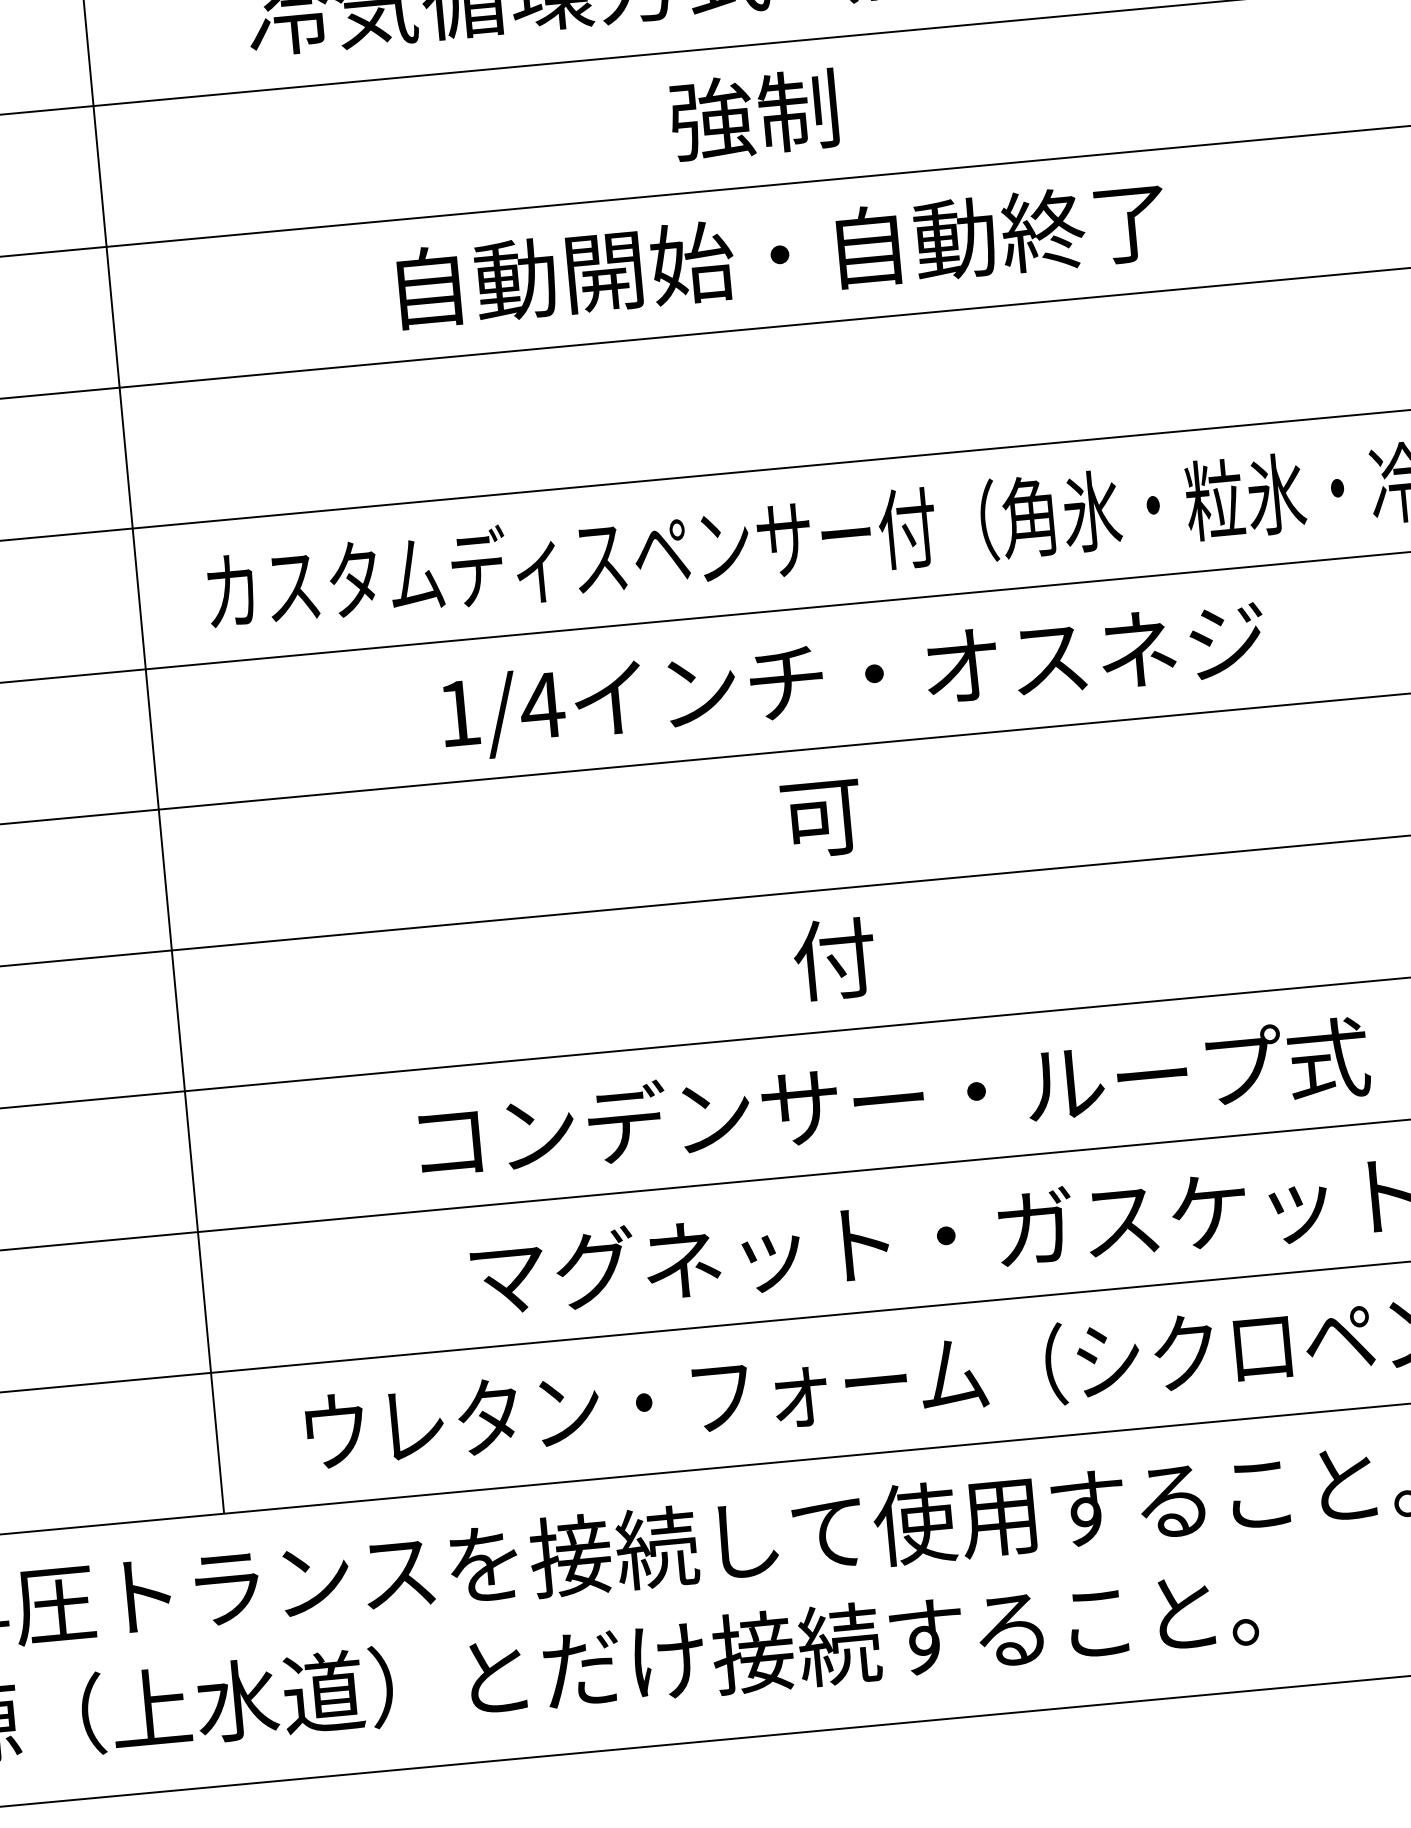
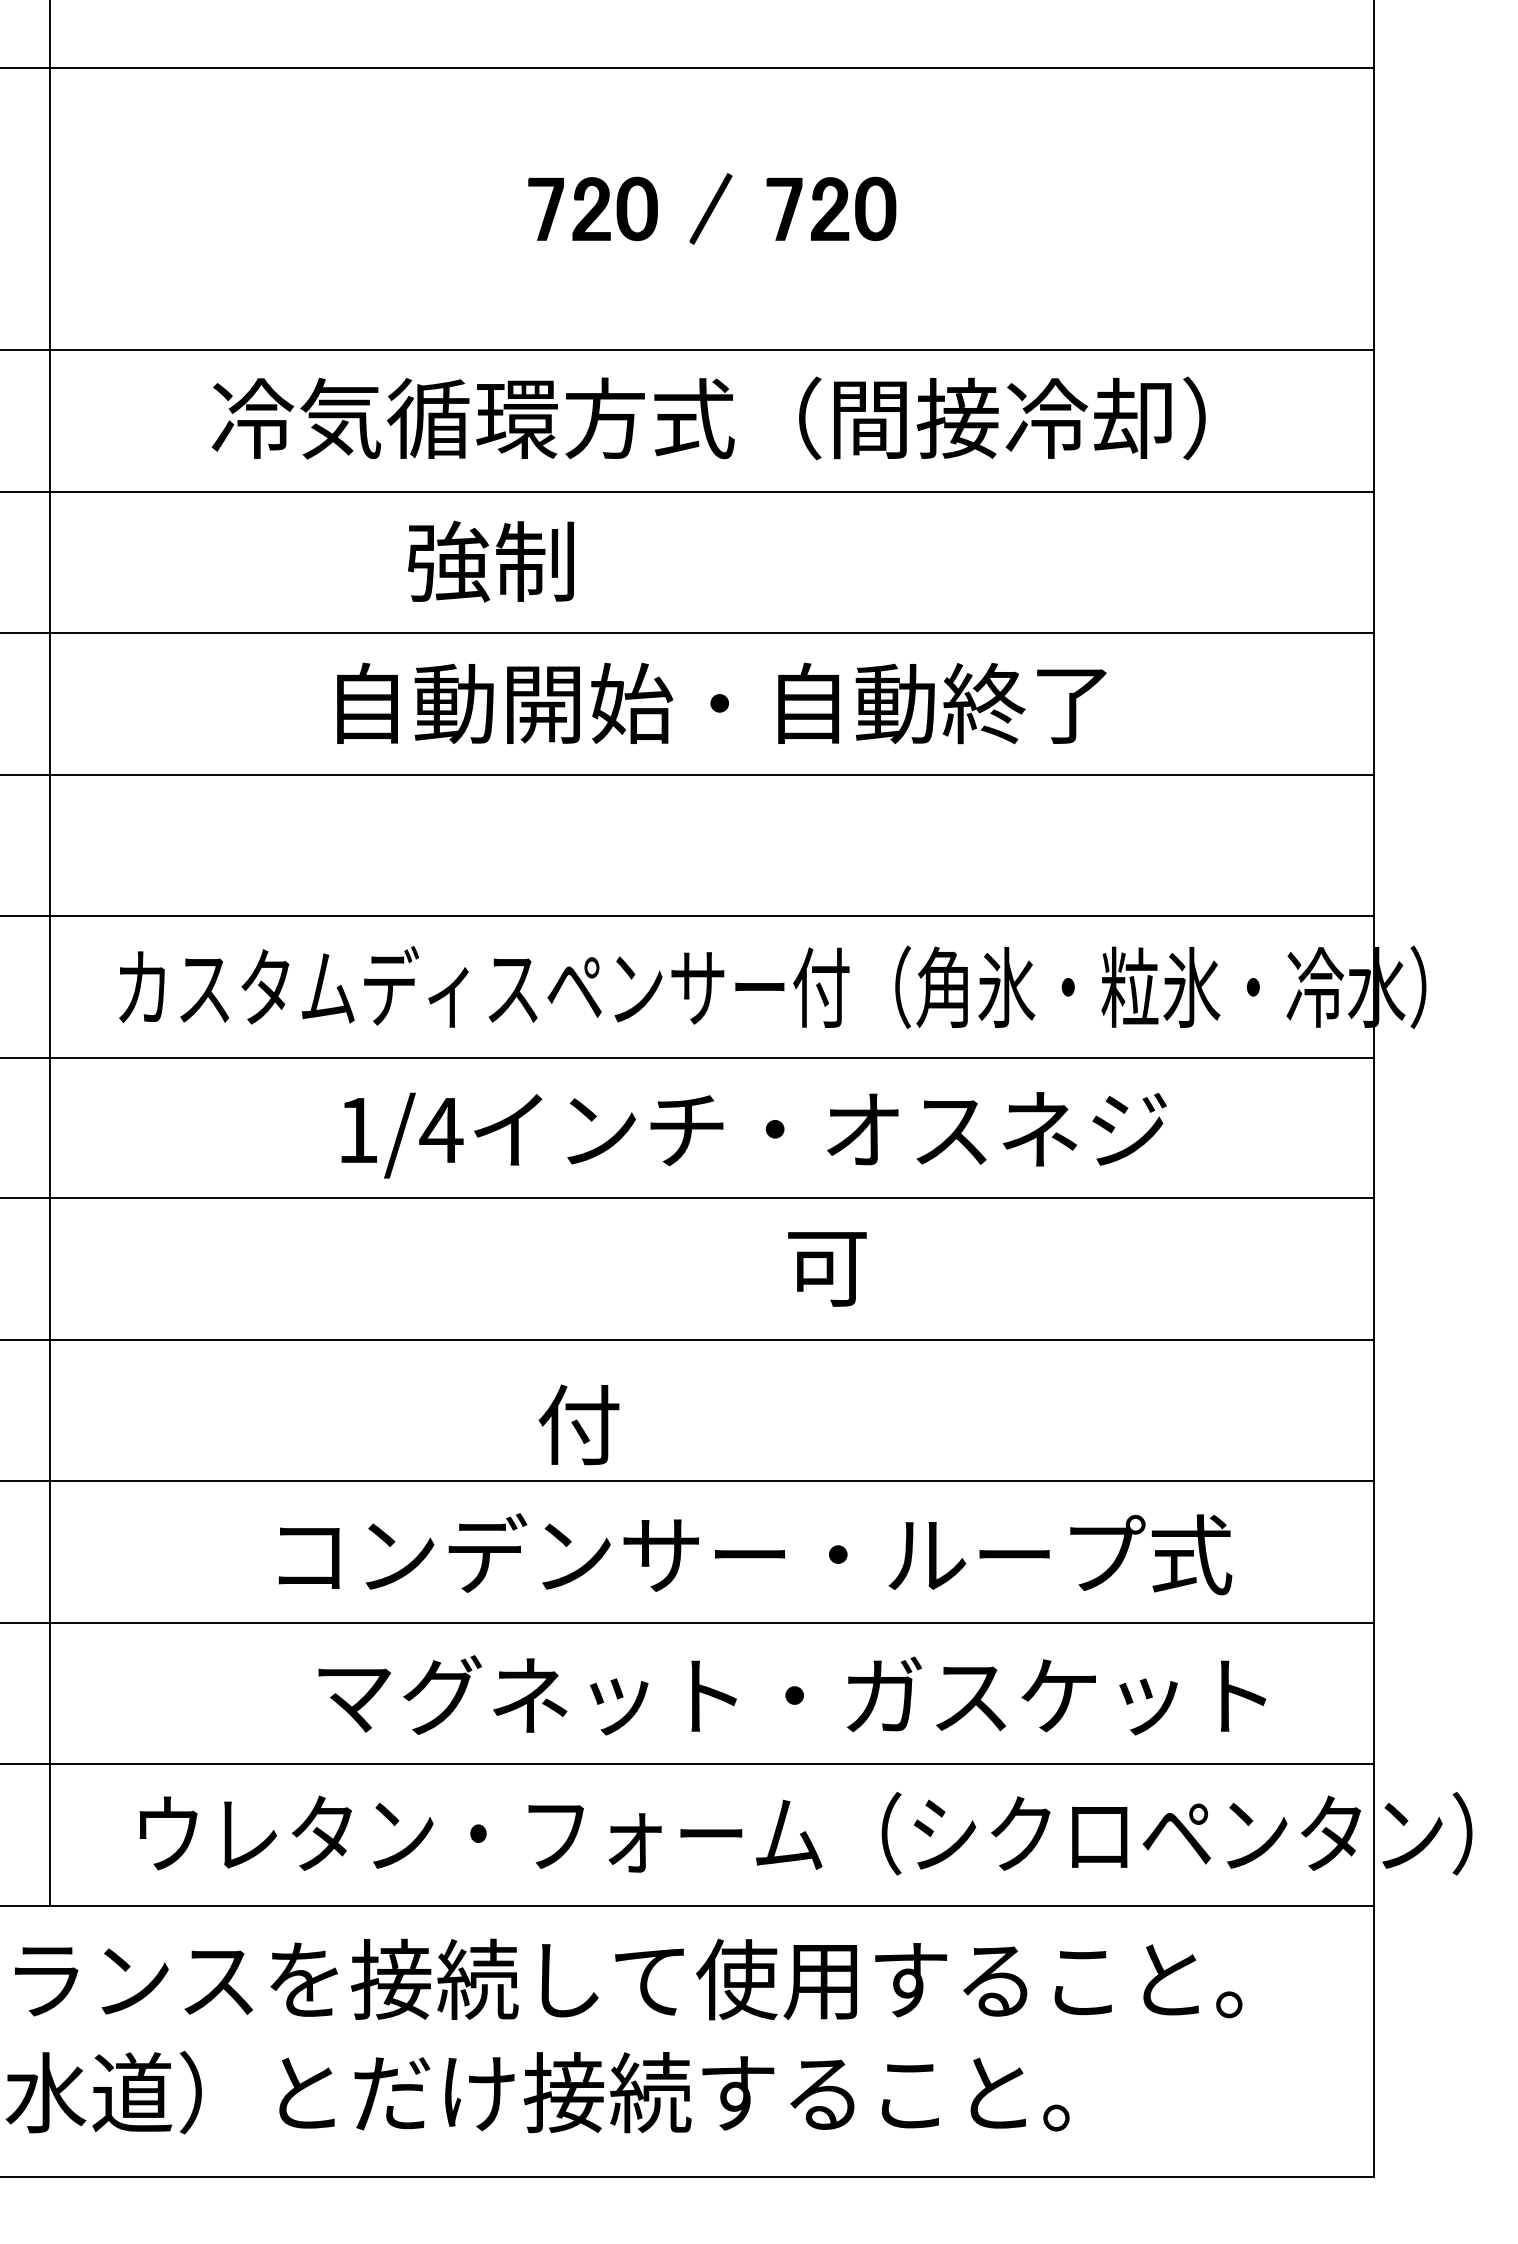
text: (753, 114) -> (490, 561), moved
text: (822, 819) -> (827, 1269), moved
text: (833, 958) -> (578, 1424), moved

